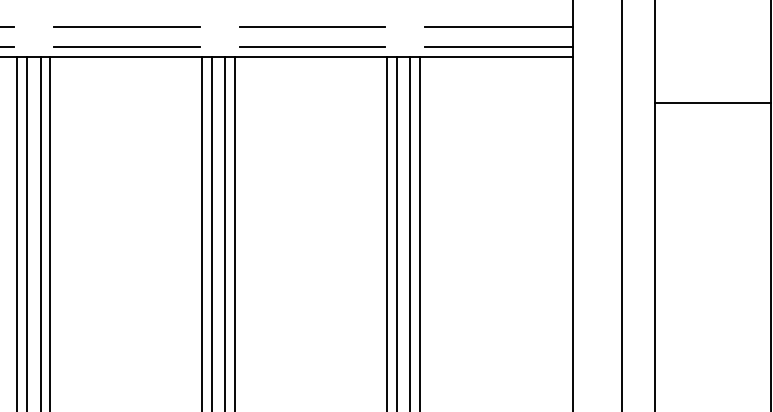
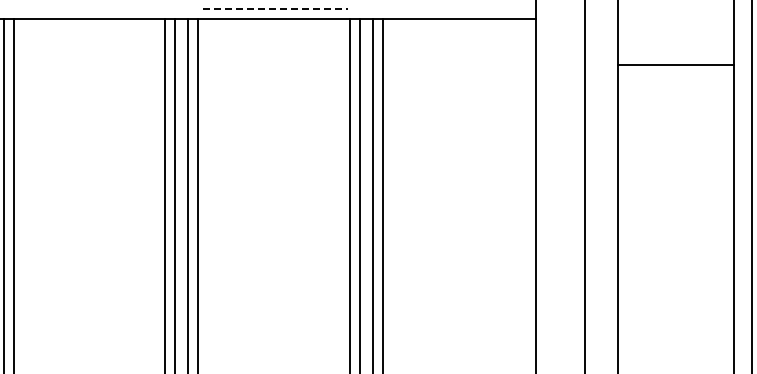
line: (127, 46) -> (90, 8), removed
line: (312, 46) -> (275, 8), solid -> dashed
line: (498, 46) -> (461, 8), removed

